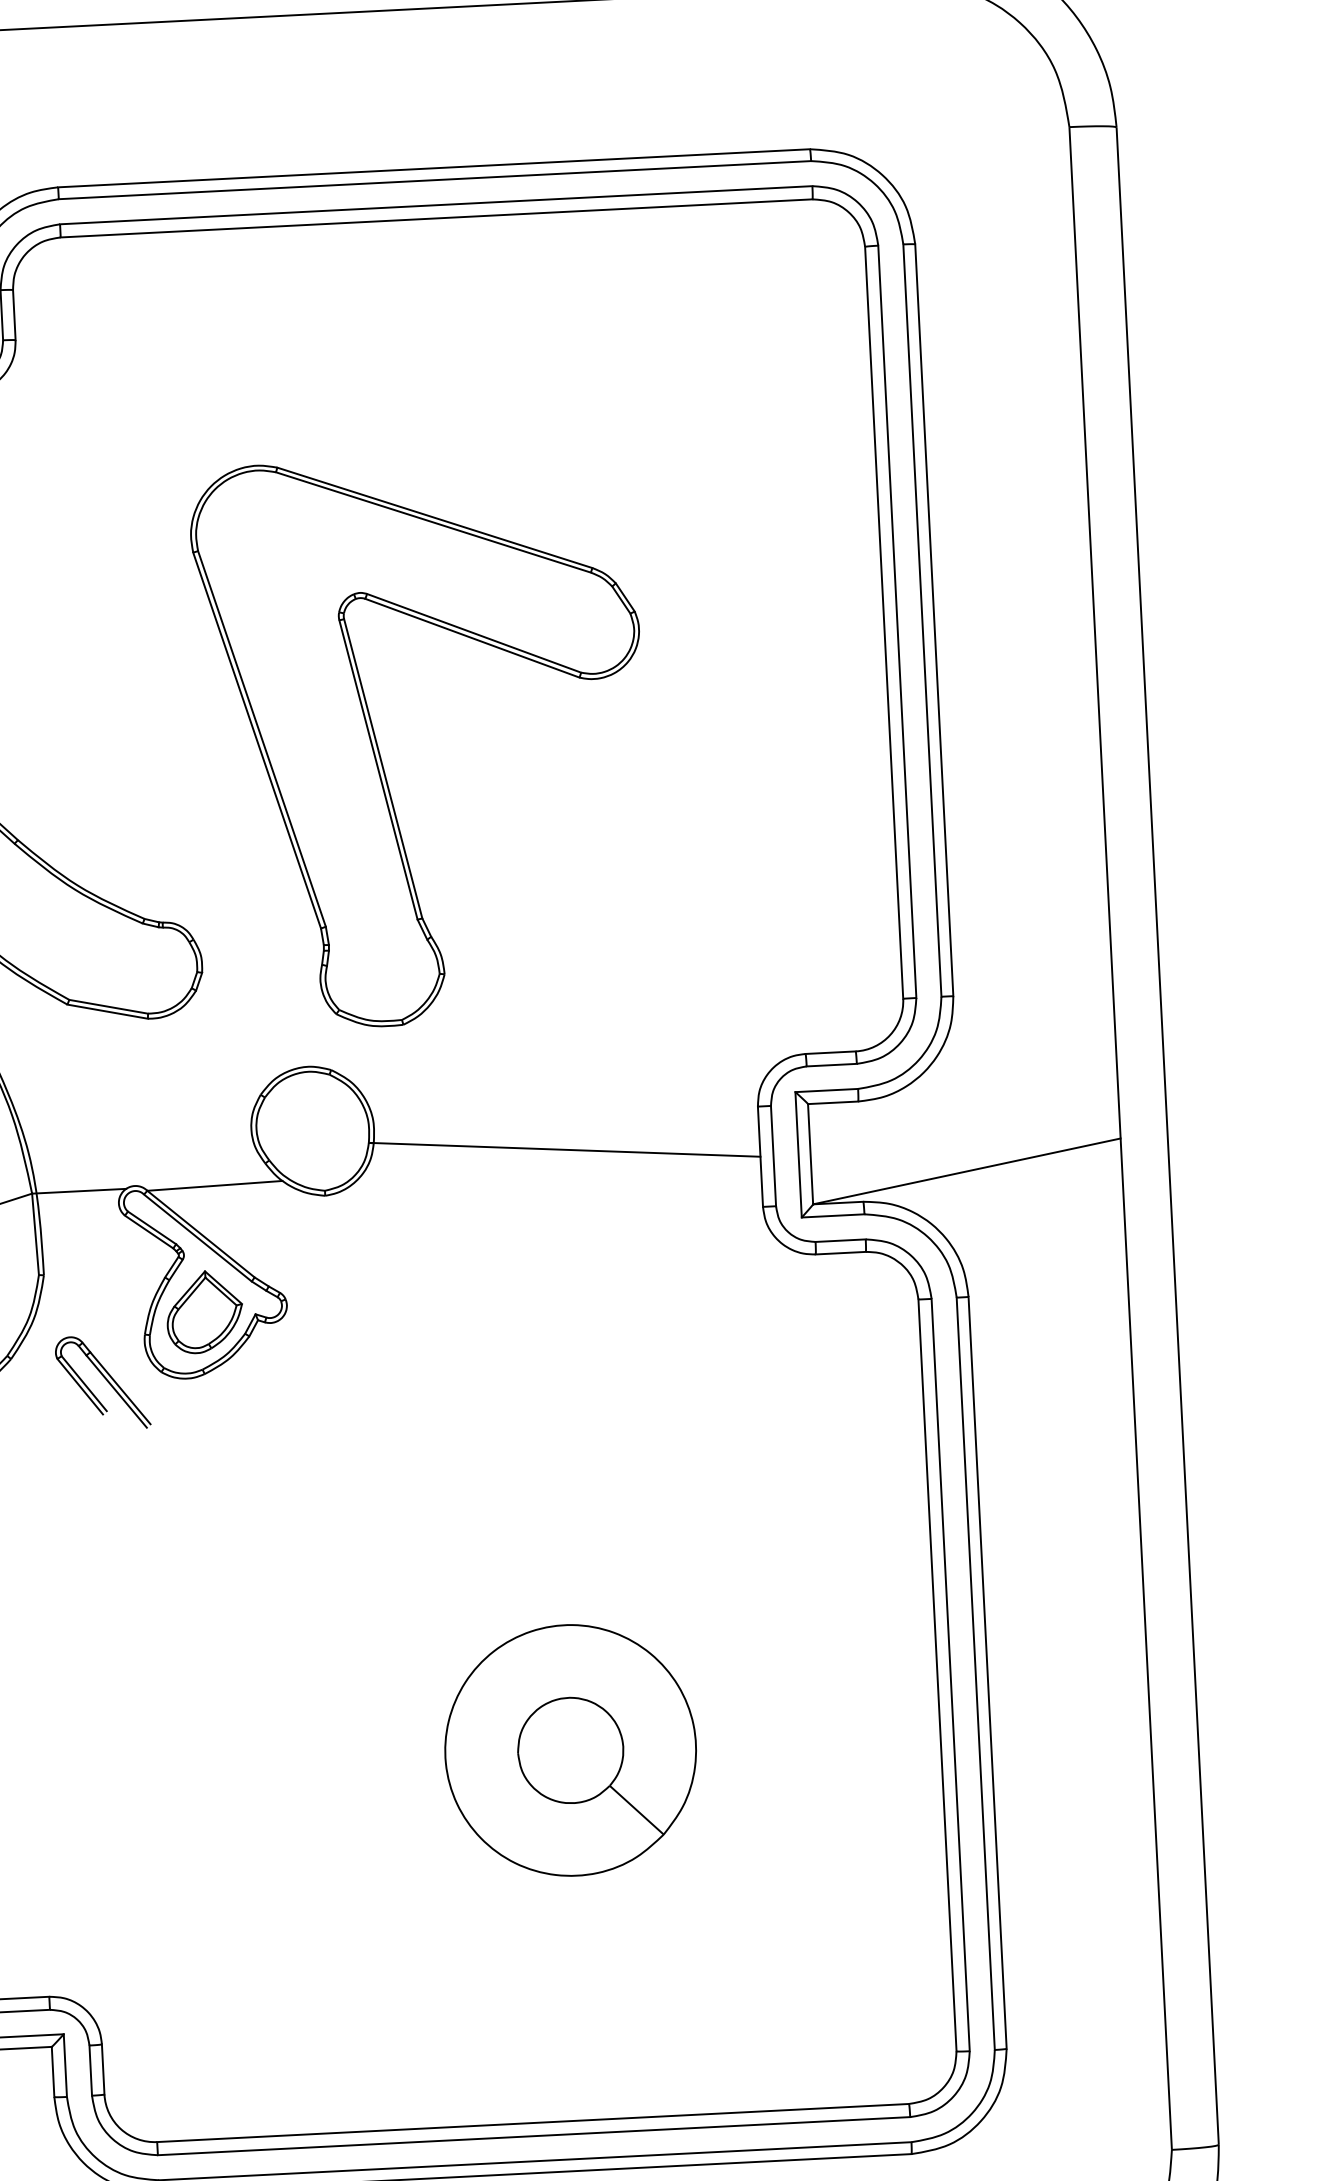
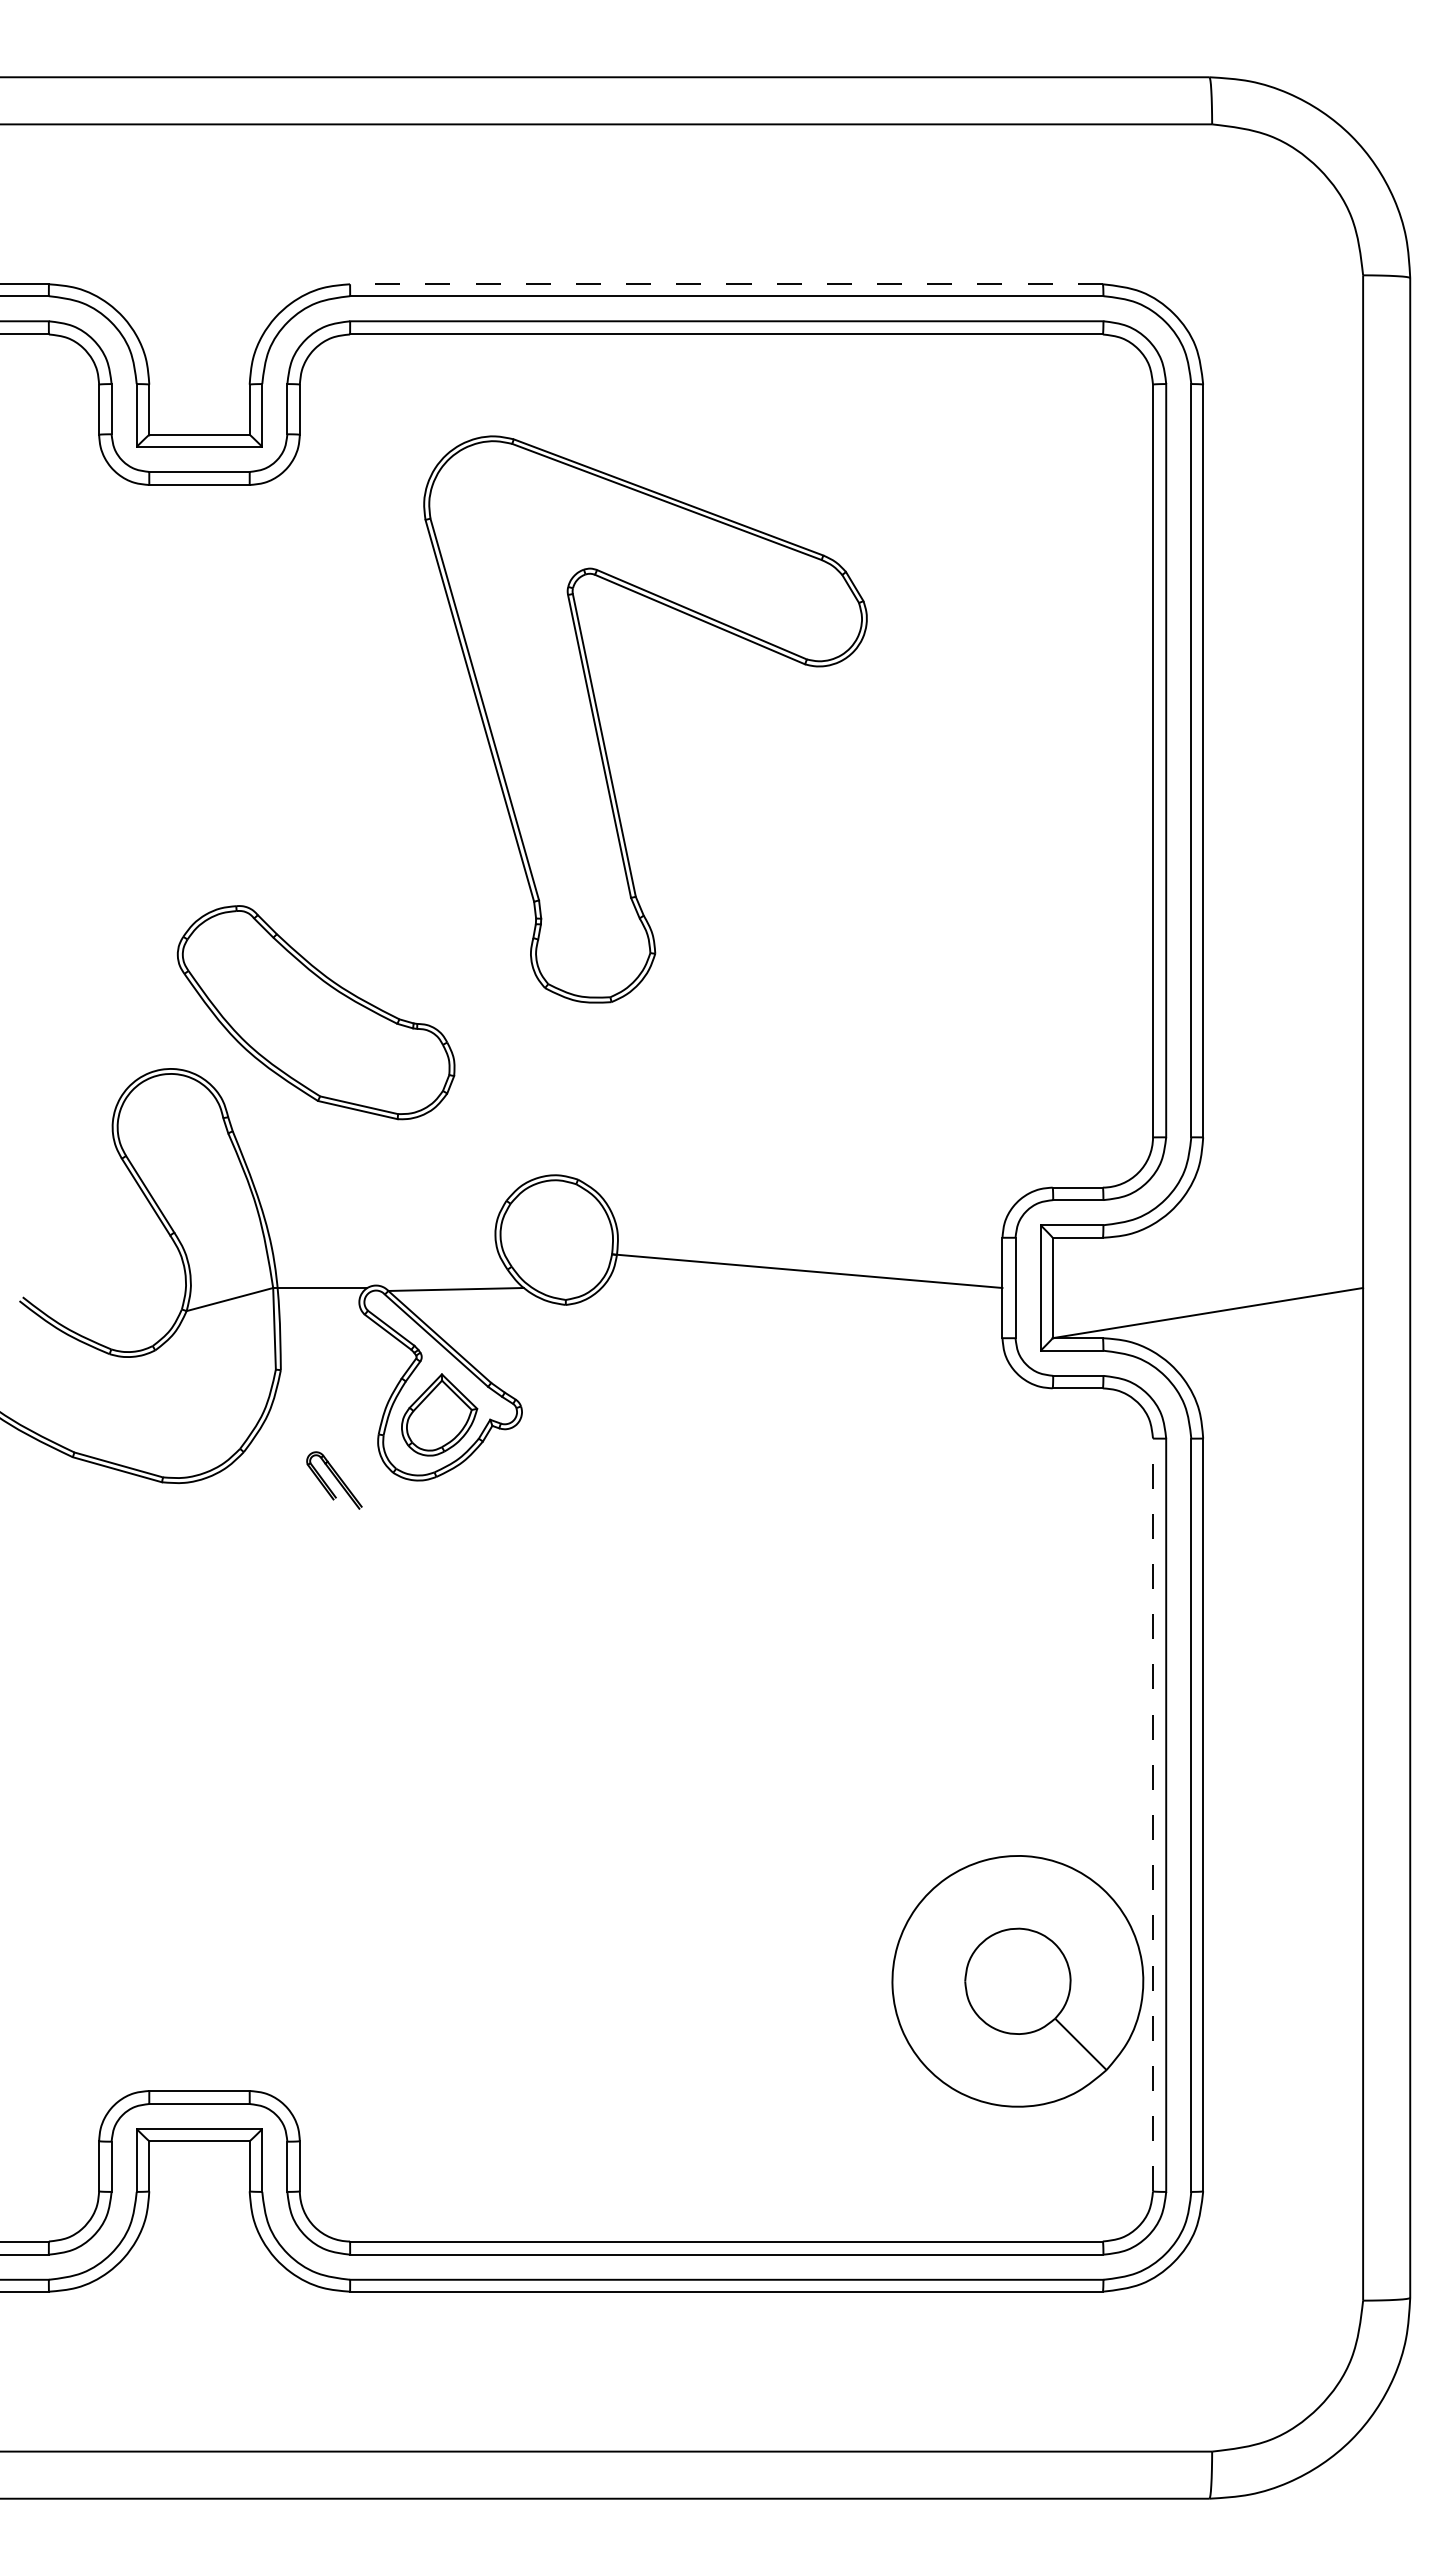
line: (433, 168) -> (725, 284), solid -> dashed
part: (380, 753) -> (602, 730), moved
part: (103, 1382) -> (334, 1480), size x0.6
line: (937, 1674) -> (1153, 1814), solid -> dashed
part: (570, 1750) -> (1017, 1981), moved

